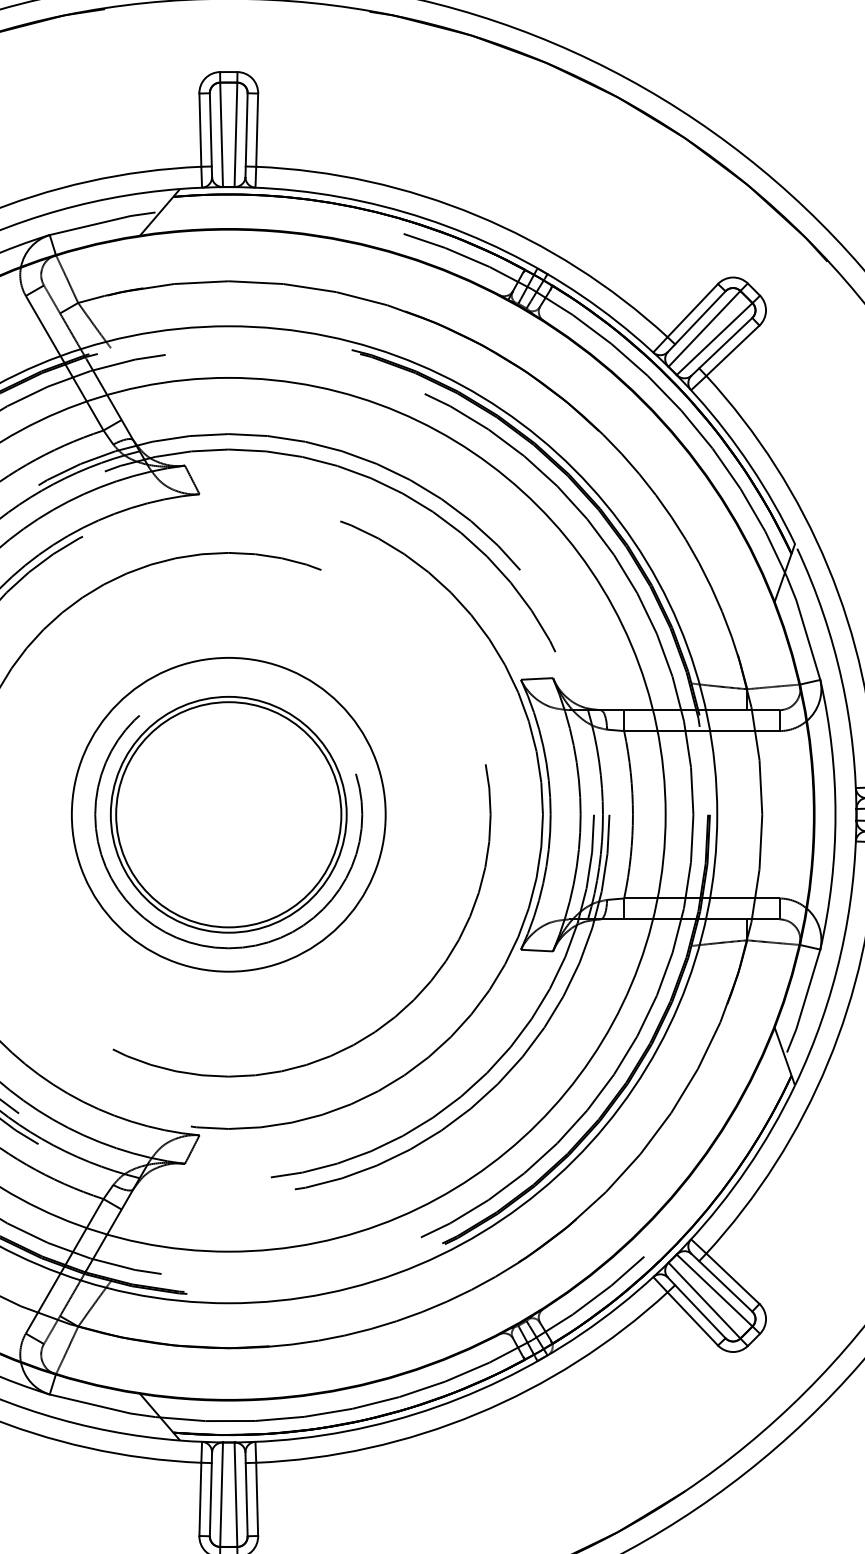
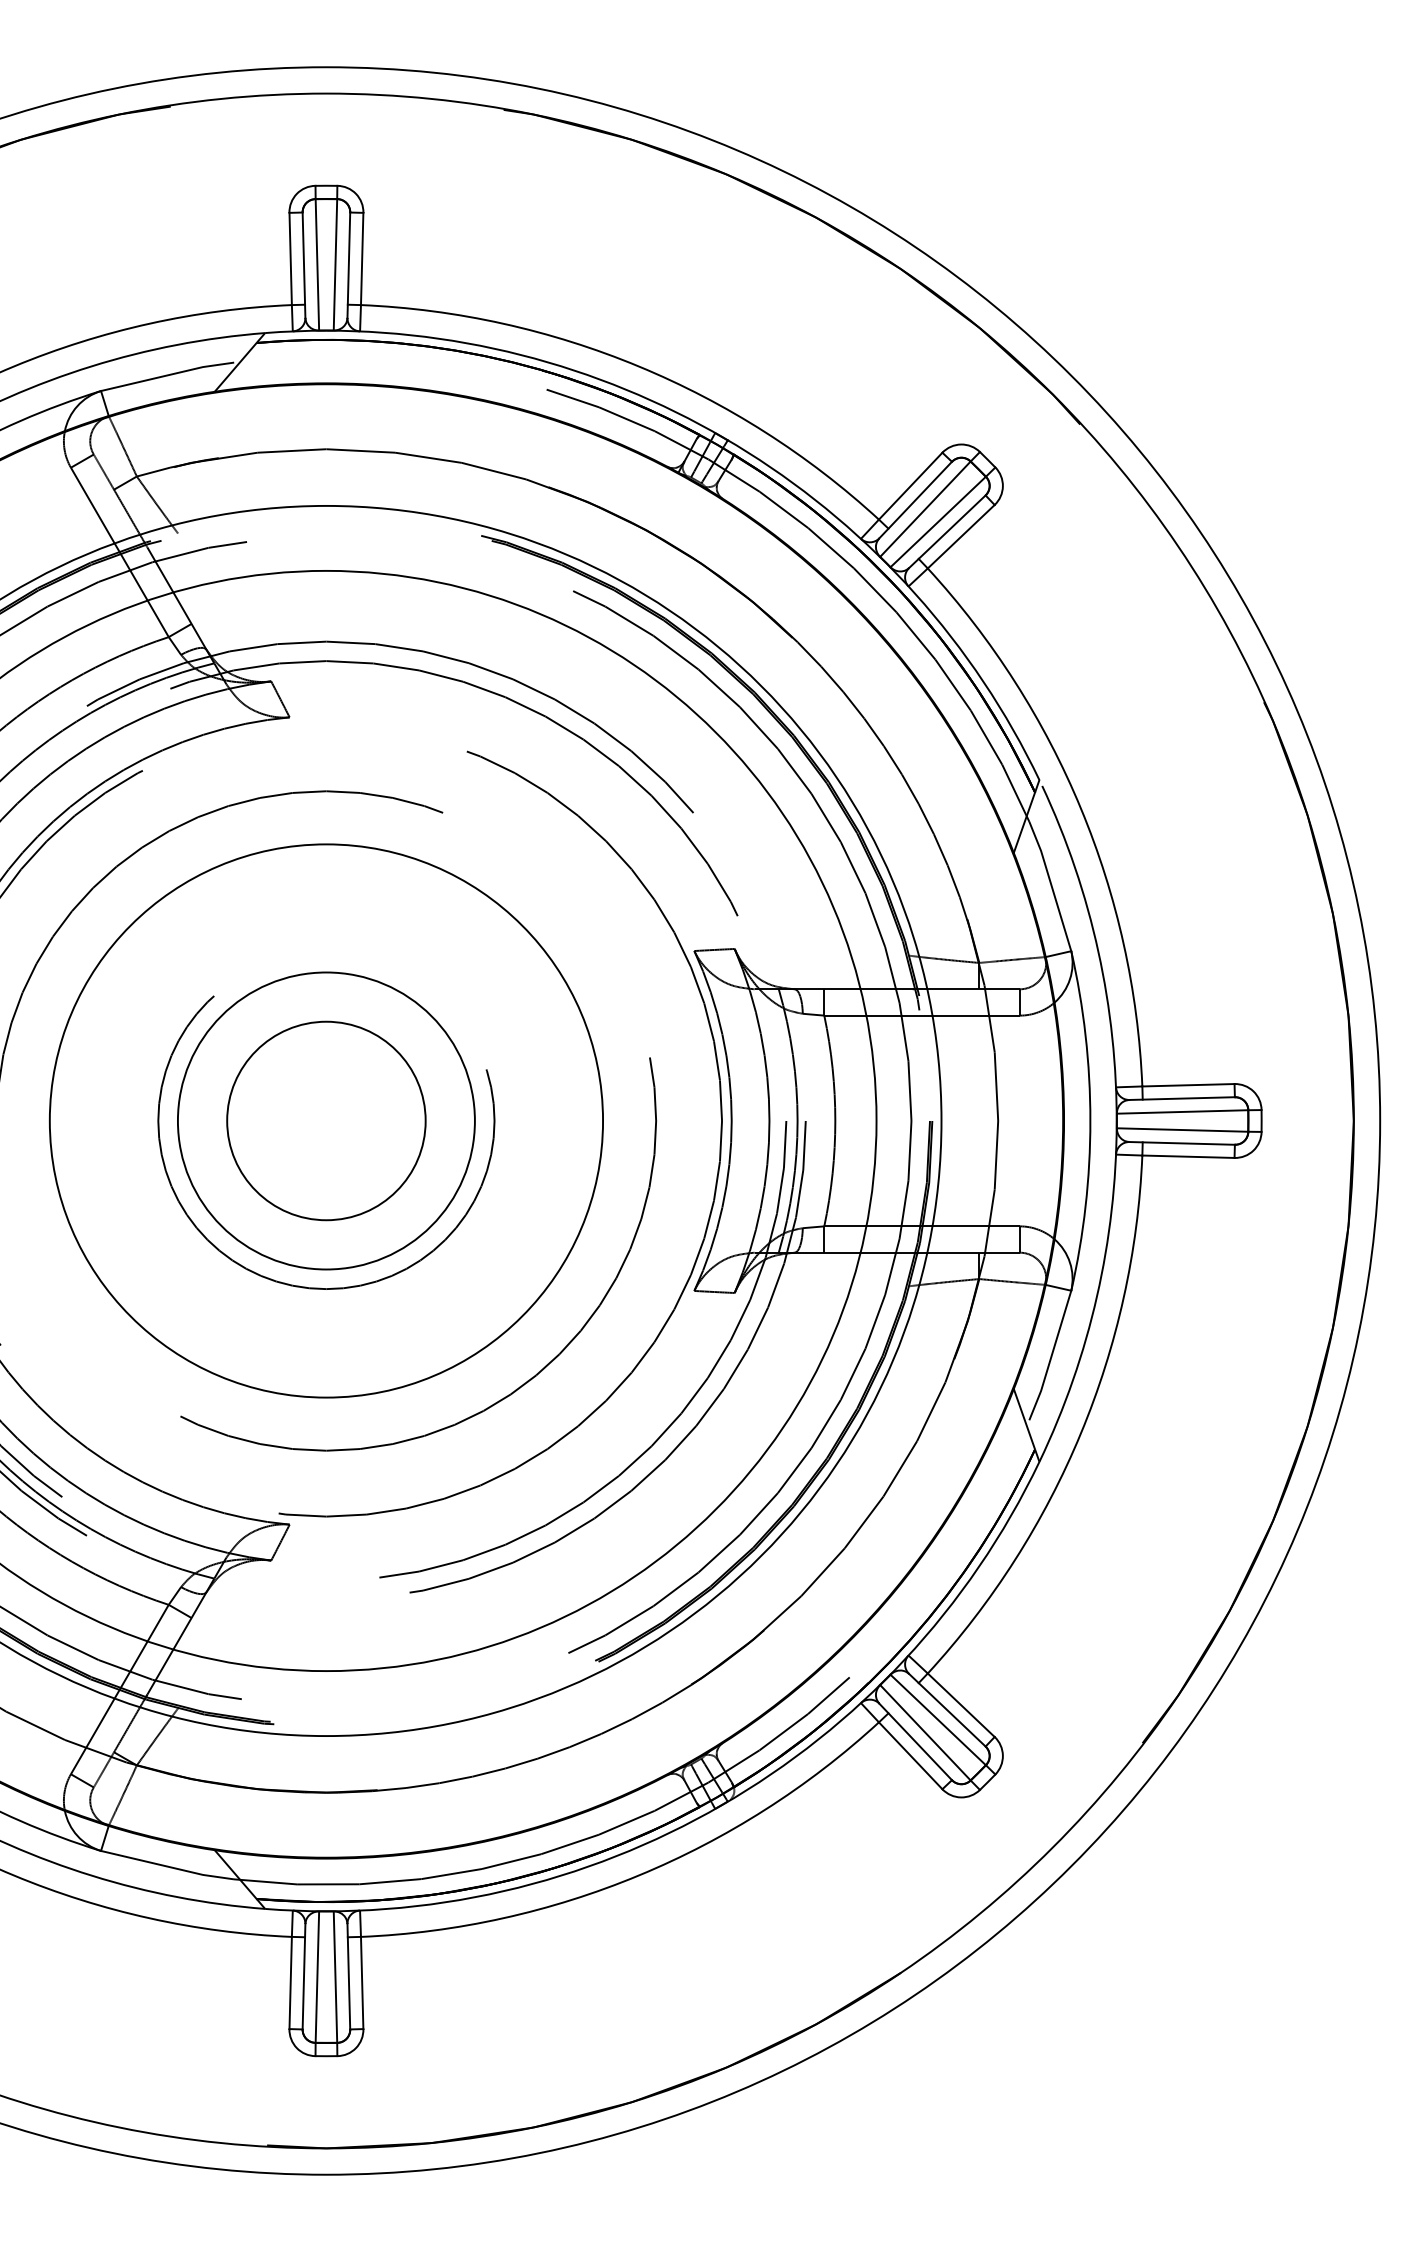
circle: (228, 814) -> (326, 1120), size x0.7
circle: (228, 814) -> (326, 1120), size x1.4

